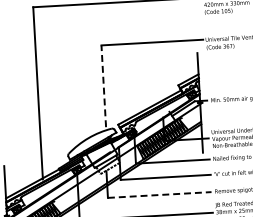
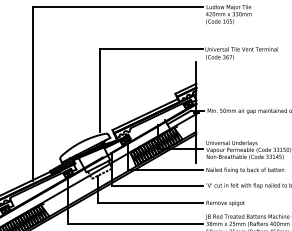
line: (104, 86) -> (100, 90), dashed -> solid
line: (159, 195) -> (150, 203), dashed -> solid

